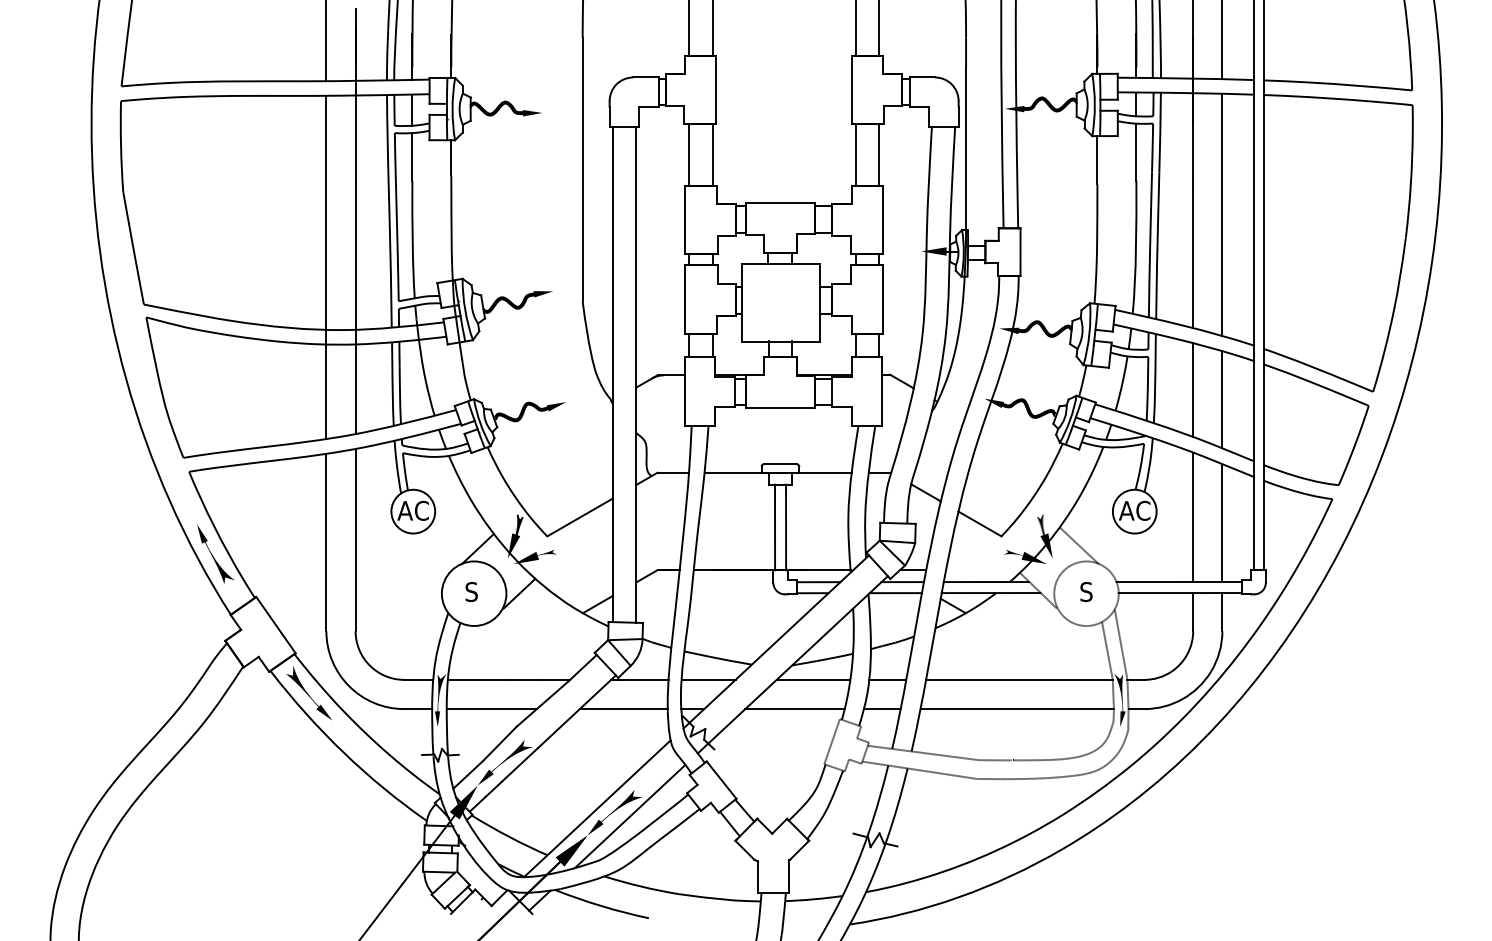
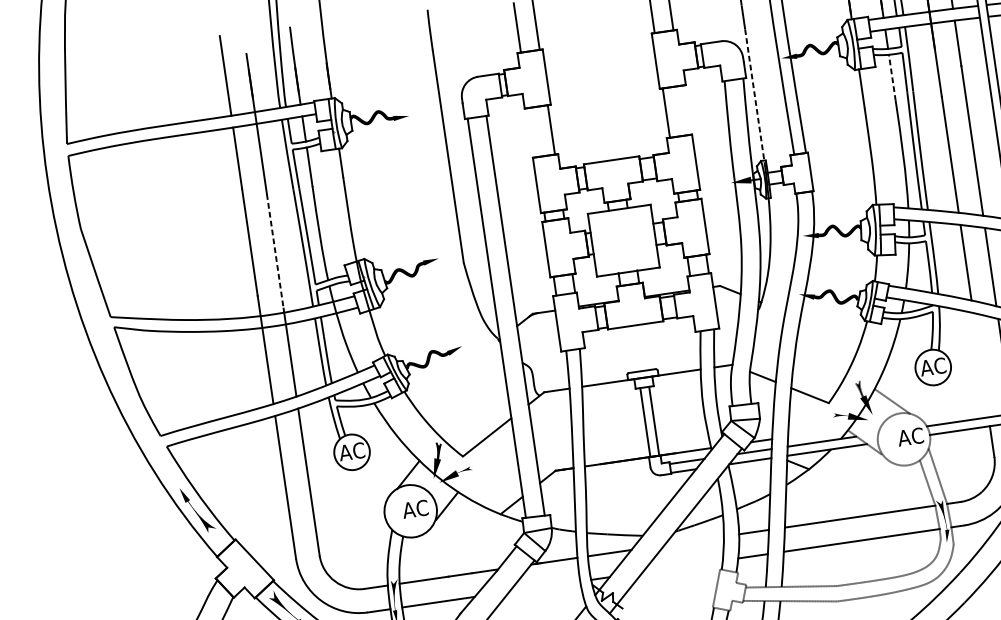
line: (966, 152) -> (755, 98), solid -> dashed
line: (1136, 152) -> (892, 78), solid -> dashed
line: (689, 154) -> (532, 132), removed
line: (878, 154) -> (684, 109), removed
line: (355, 254) -> (275, 251), solid -> dashed
line: (1193, 516) -> (981, 364), removed
text: (479, 592) -> (414, 509), S -> AC
text: (1094, 592) -> (910, 437), S -> AC
line: (813, 679) -> (694, 540), removed
line: (623, 709) -> (544, 587), removed
line: (794, 709) -> (682, 566), removed

